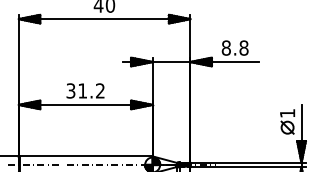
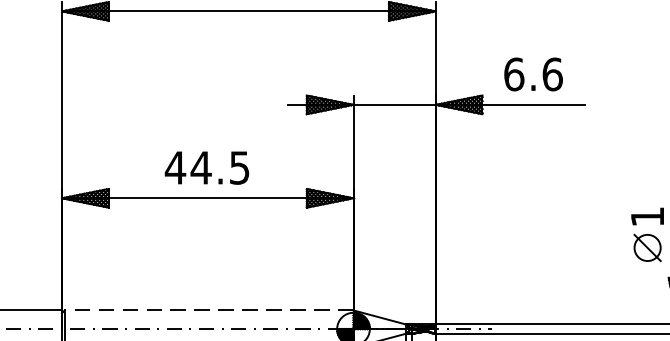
text: (234, 47) -> (531, 73), 8.8 -> 6.6
text: (85, 90) -> (207, 166), 31.2 -> 44.5
line: (85, 156) -> (207, 310), solid -> dashed

